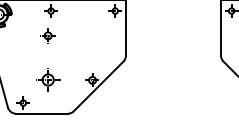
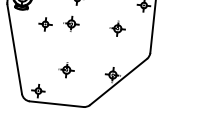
part: (93, 35) -> (118, 28), added
part: (22, 38) -> (44, 23), added
part: (47, 80) -> (66, 70), size x0.62

